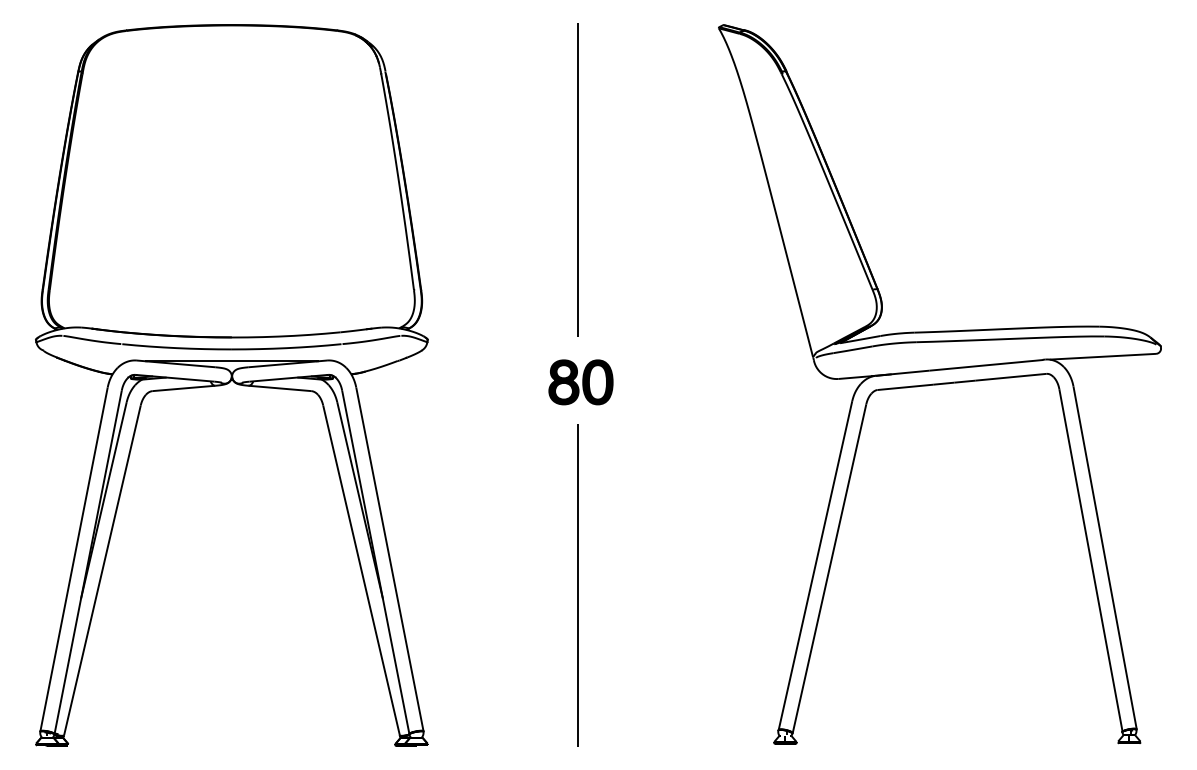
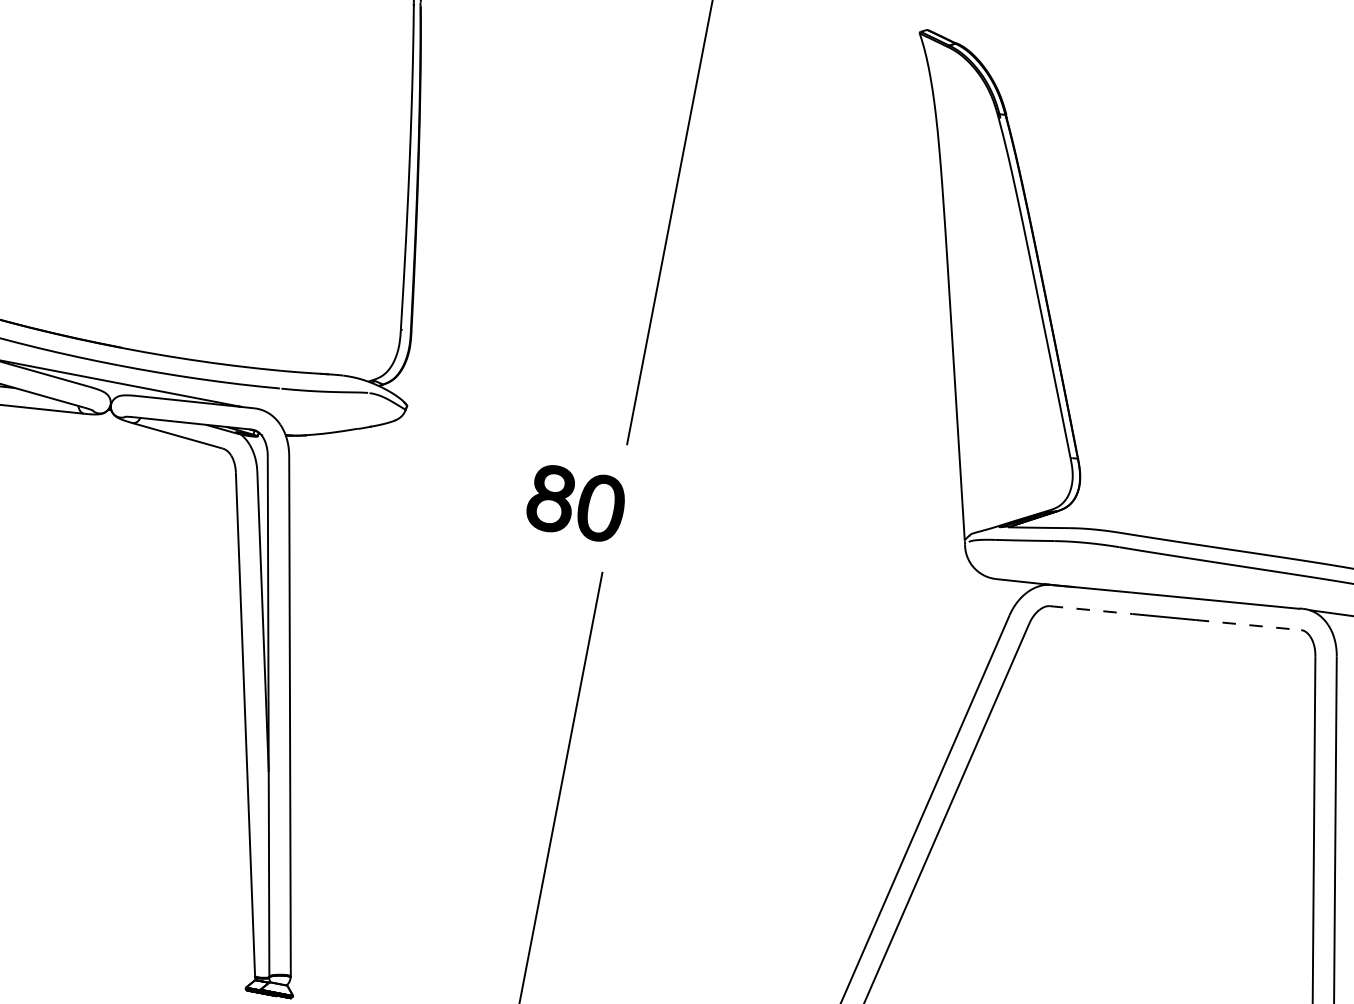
line: (1011, 377) -> (1248, 625), solid -> dashed
part: (580, 382) -> (575, 503), moved
line: (905, 387) -> (1091, 610), solid -> dashed

